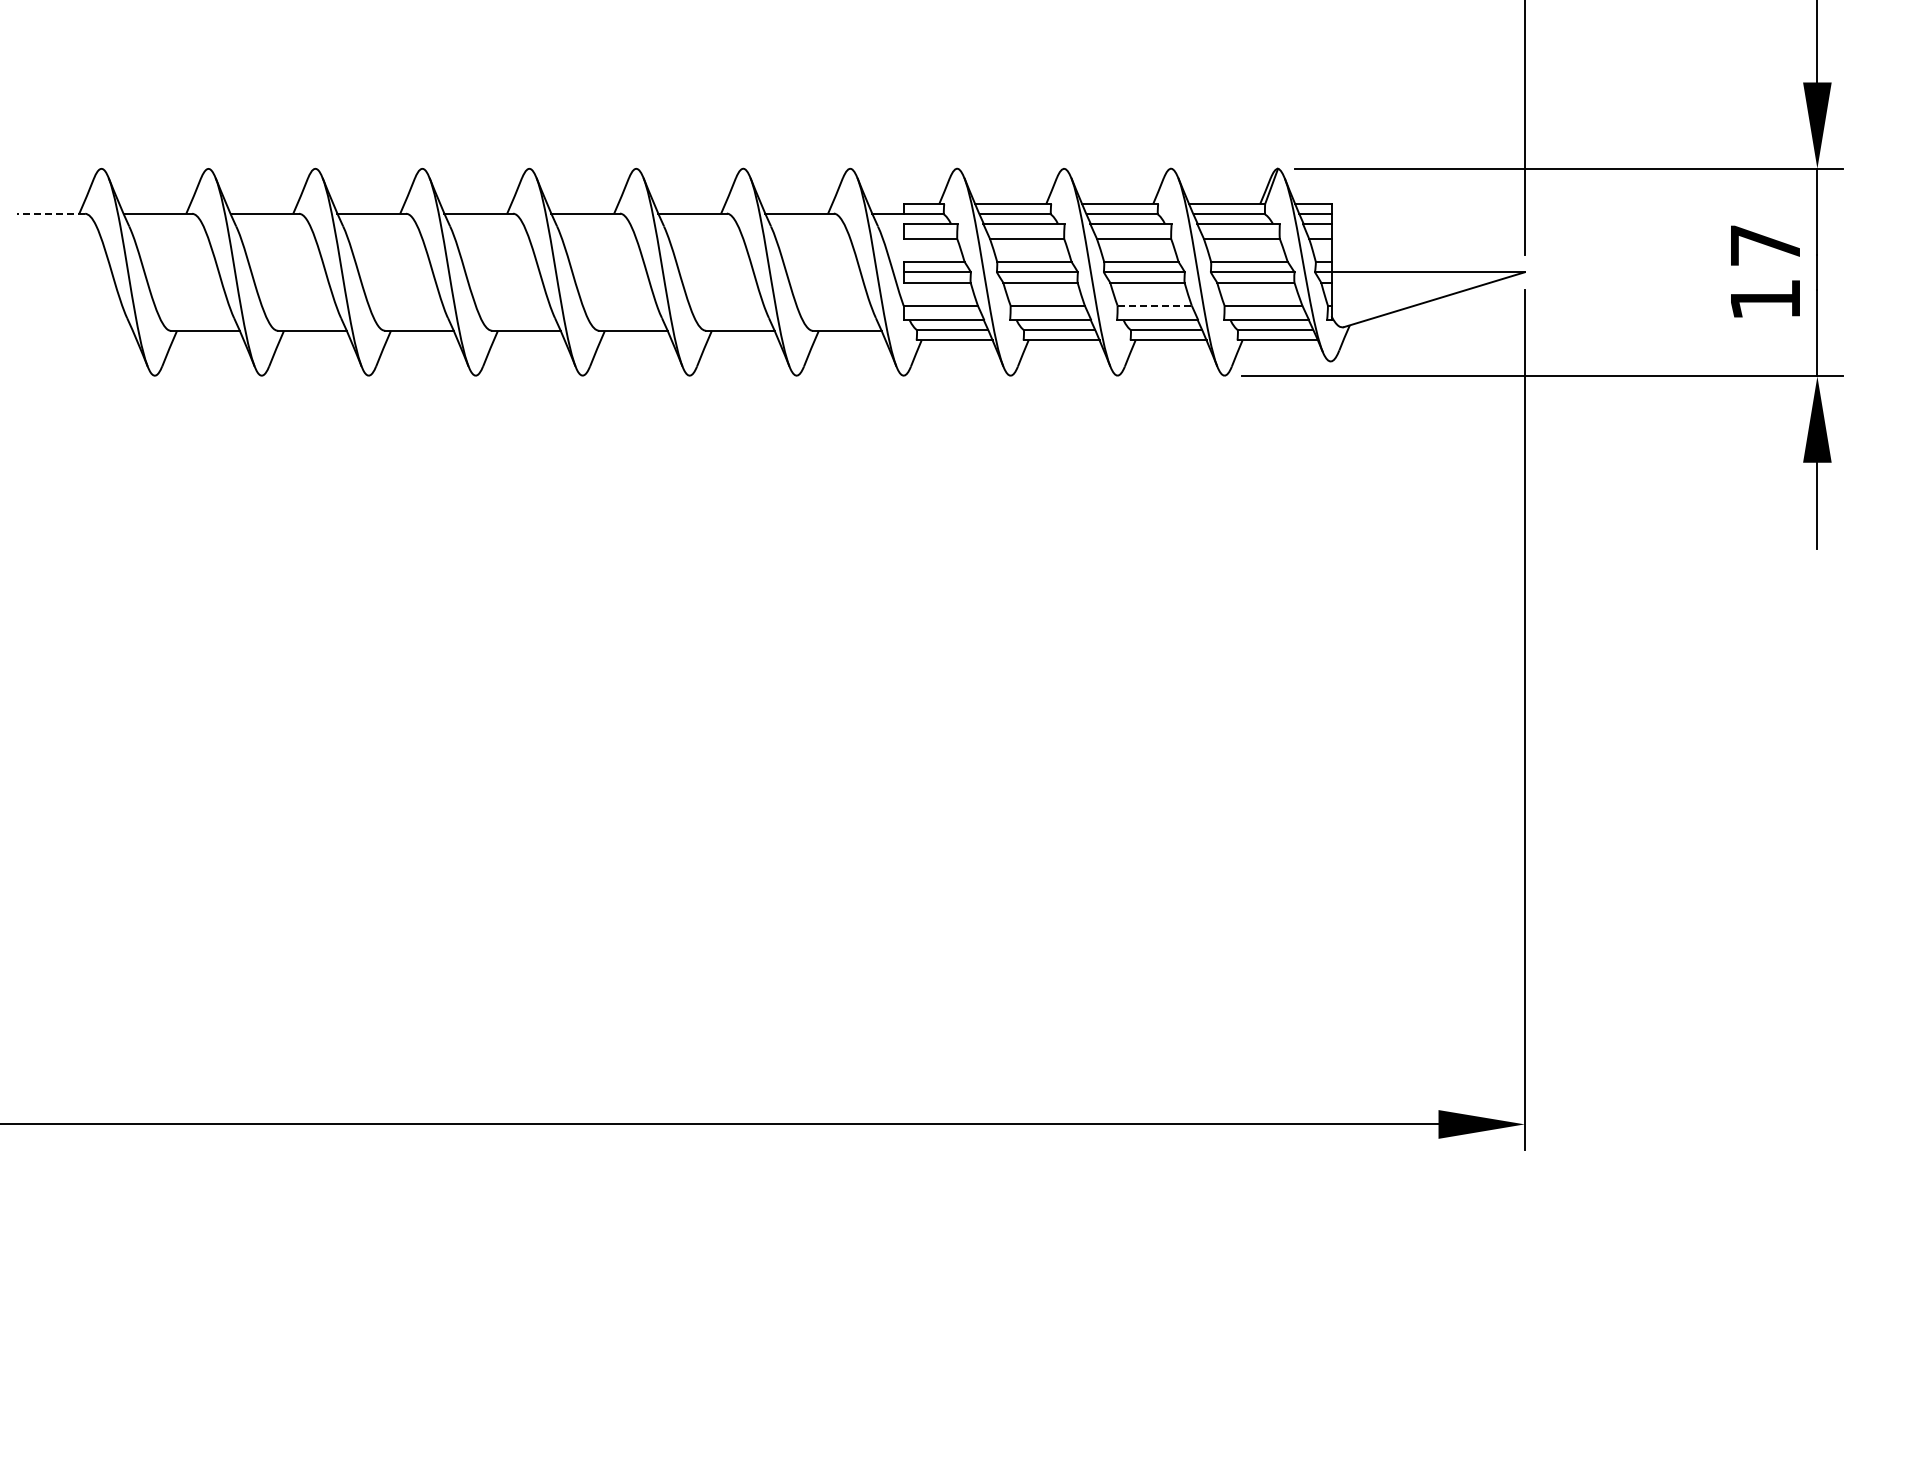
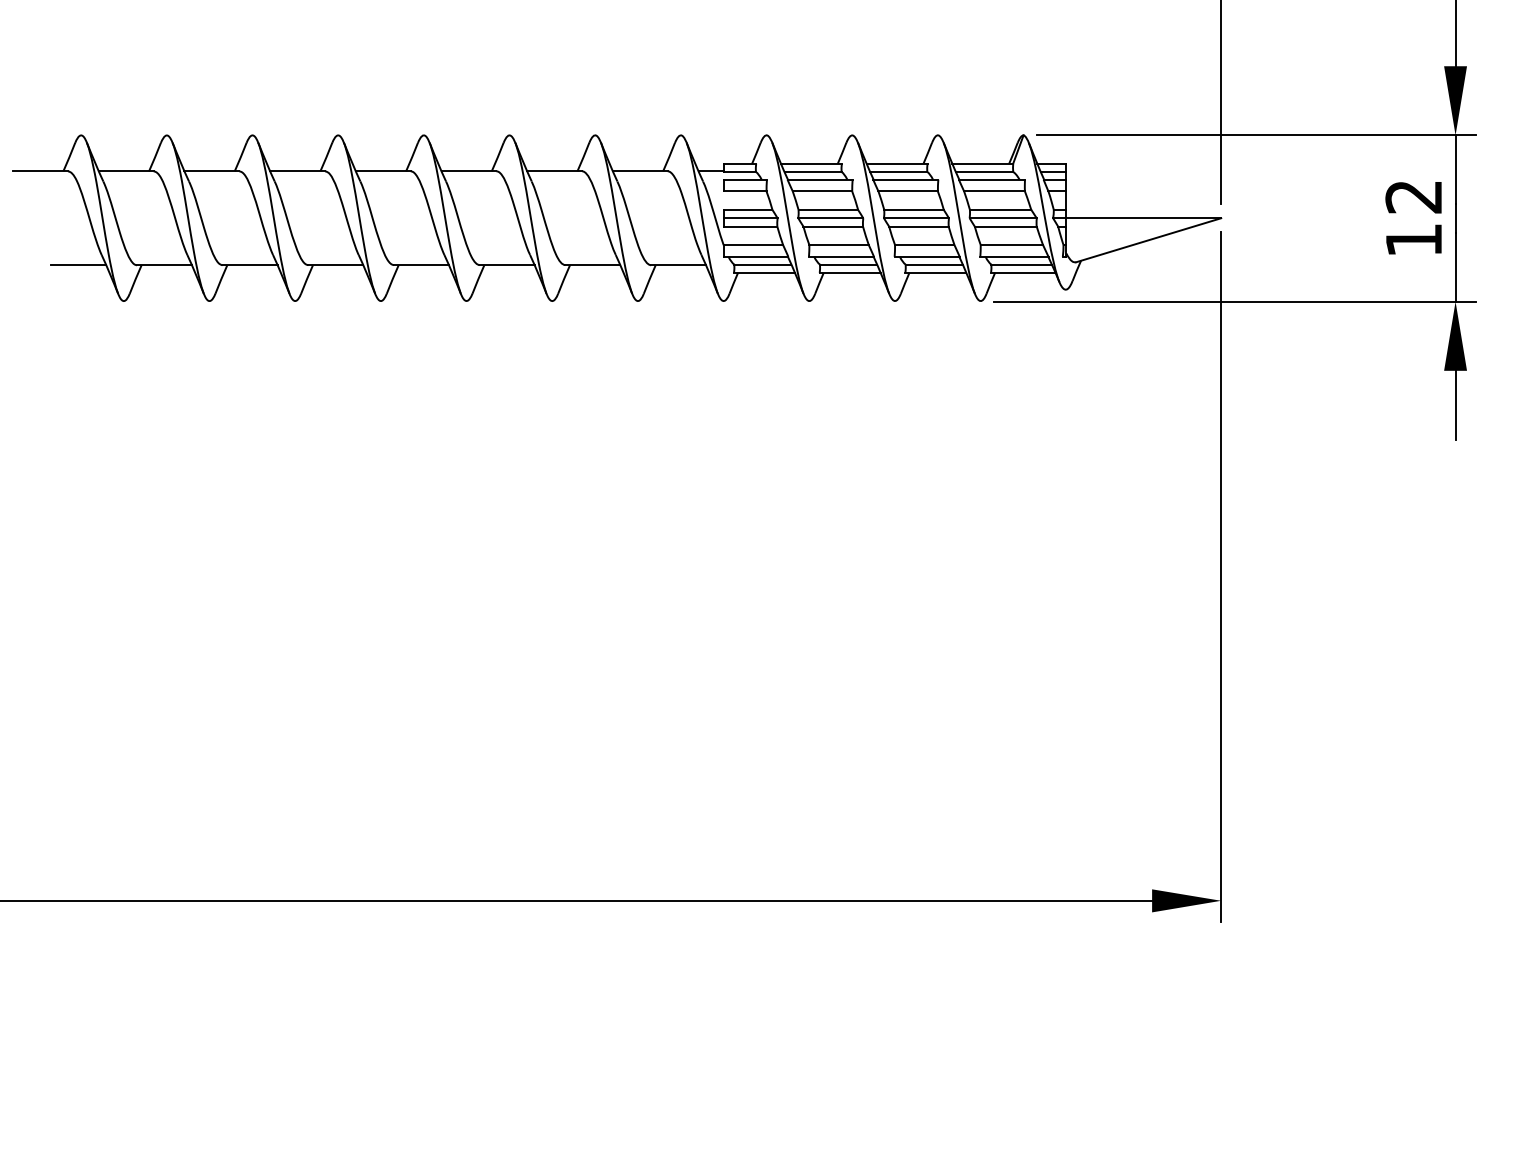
line: (50, 213) -> (40, 171), dashed -> solid
text: (1764, 245) -> (1413, 196), 17 -> 12
line: (1155, 305) -> (925, 244), dashed -> solid
line: (98, 330) -> (78, 264), added

